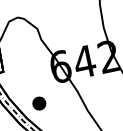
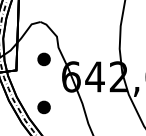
part: (28, 54) -> (43, 59), added

